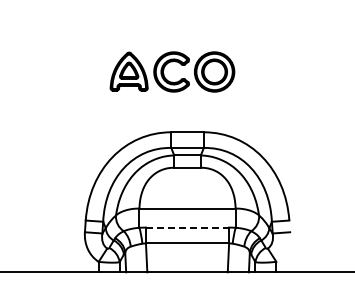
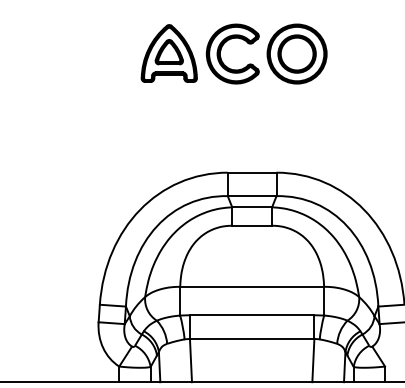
part: (164, 69) -> (222, 50), moved
line: (187, 227) -> (252, 315), dashed -> solid

